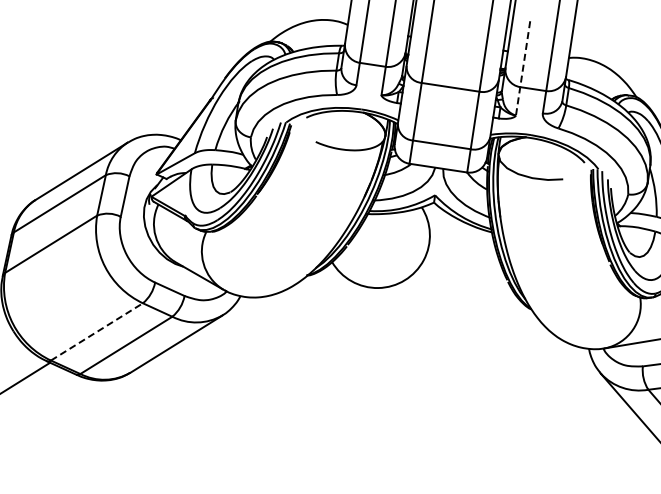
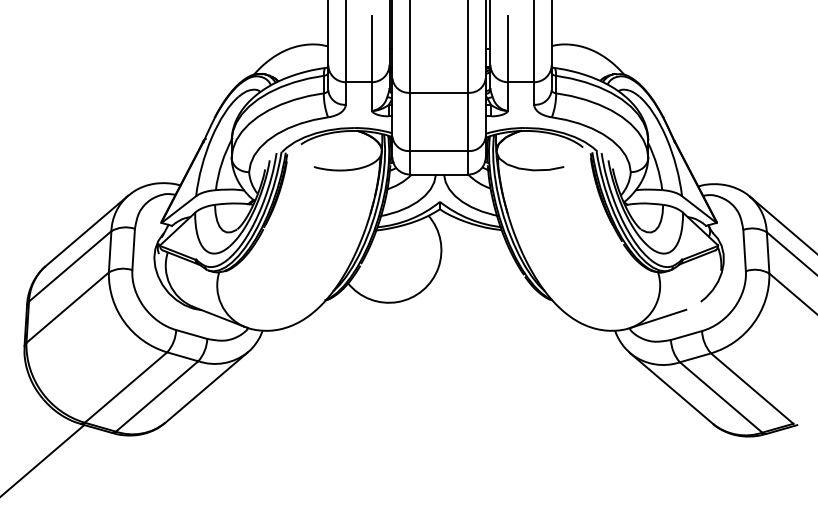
line: (522, 68) -> (507, 63), dashed -> solid
line: (97, 331) -> (126, 387), dashed -> solid

